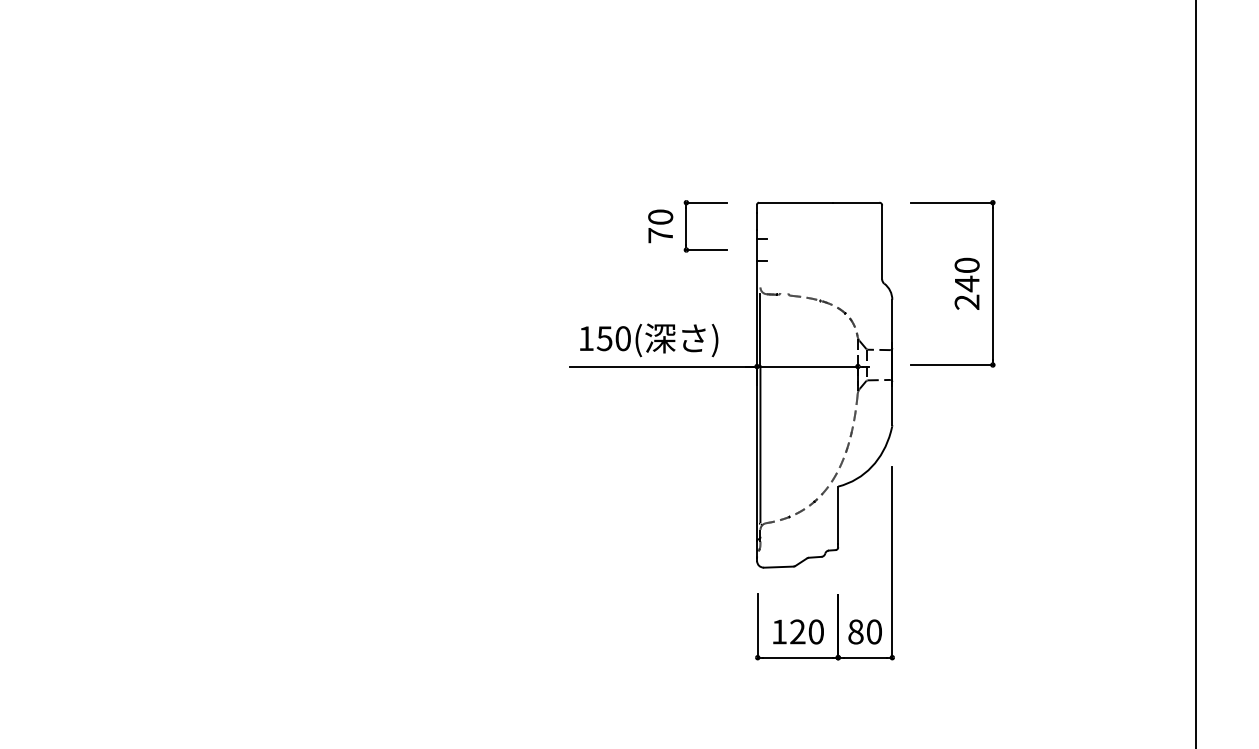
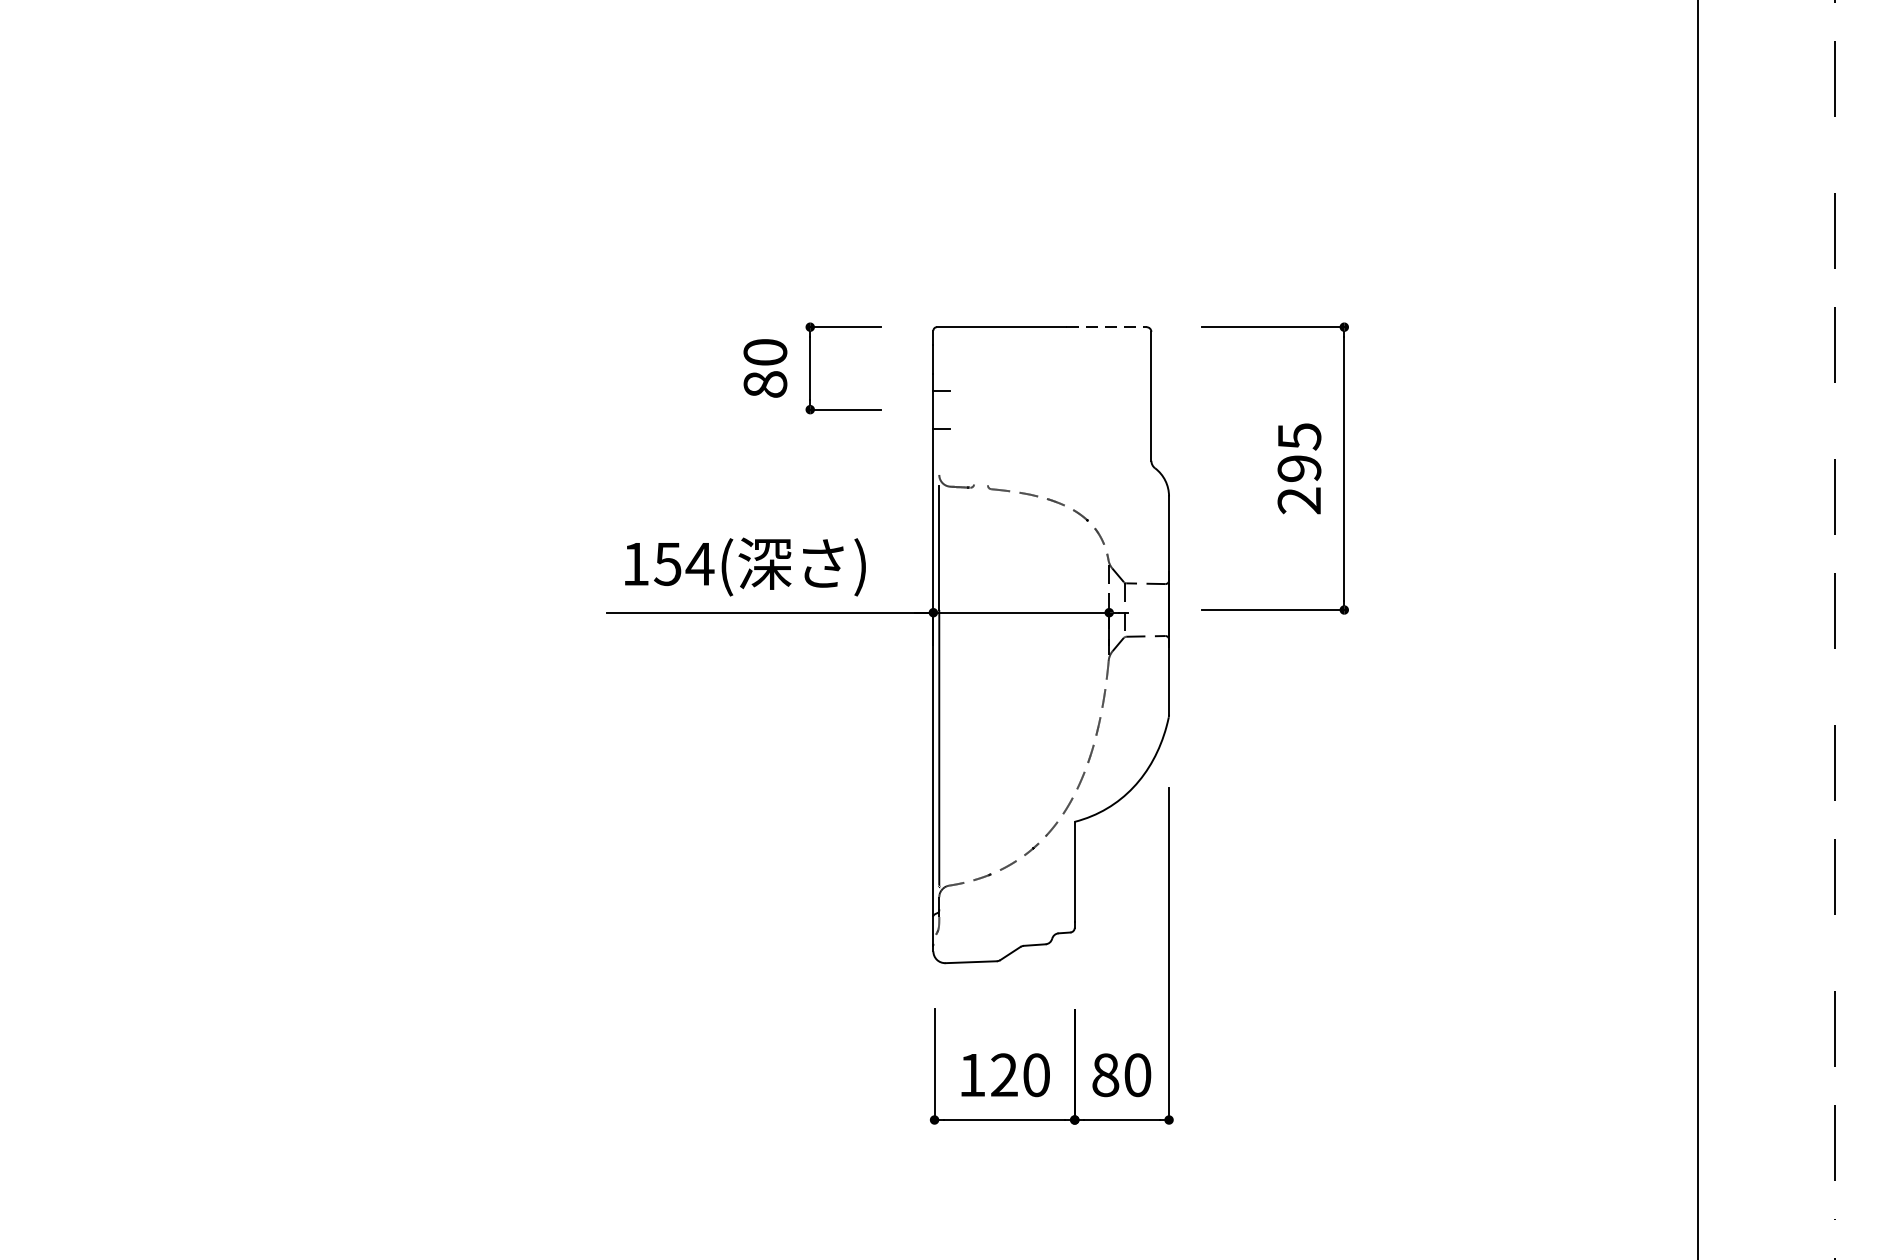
line: (856, 202) -> (1106, 326), solid -> dashed
text: (660, 235) -> (765, 384), 70 -> 80
text: (966, 274) -> (1298, 452), 240 -> 295
text: (622, 338) -> (698, 563), 150( -> 154(

